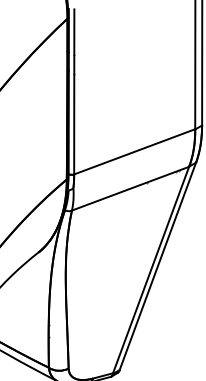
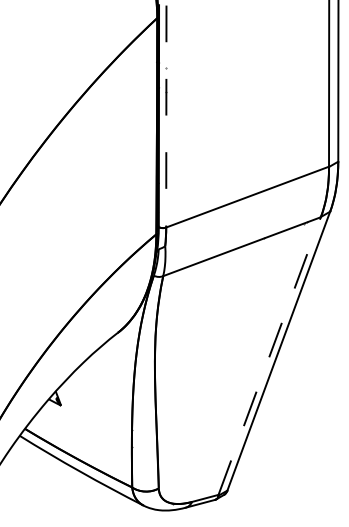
line: (74, 91) -> (166, 116), solid -> dashed
line: (150, 270) -> (269, 356), solid -> dashed

